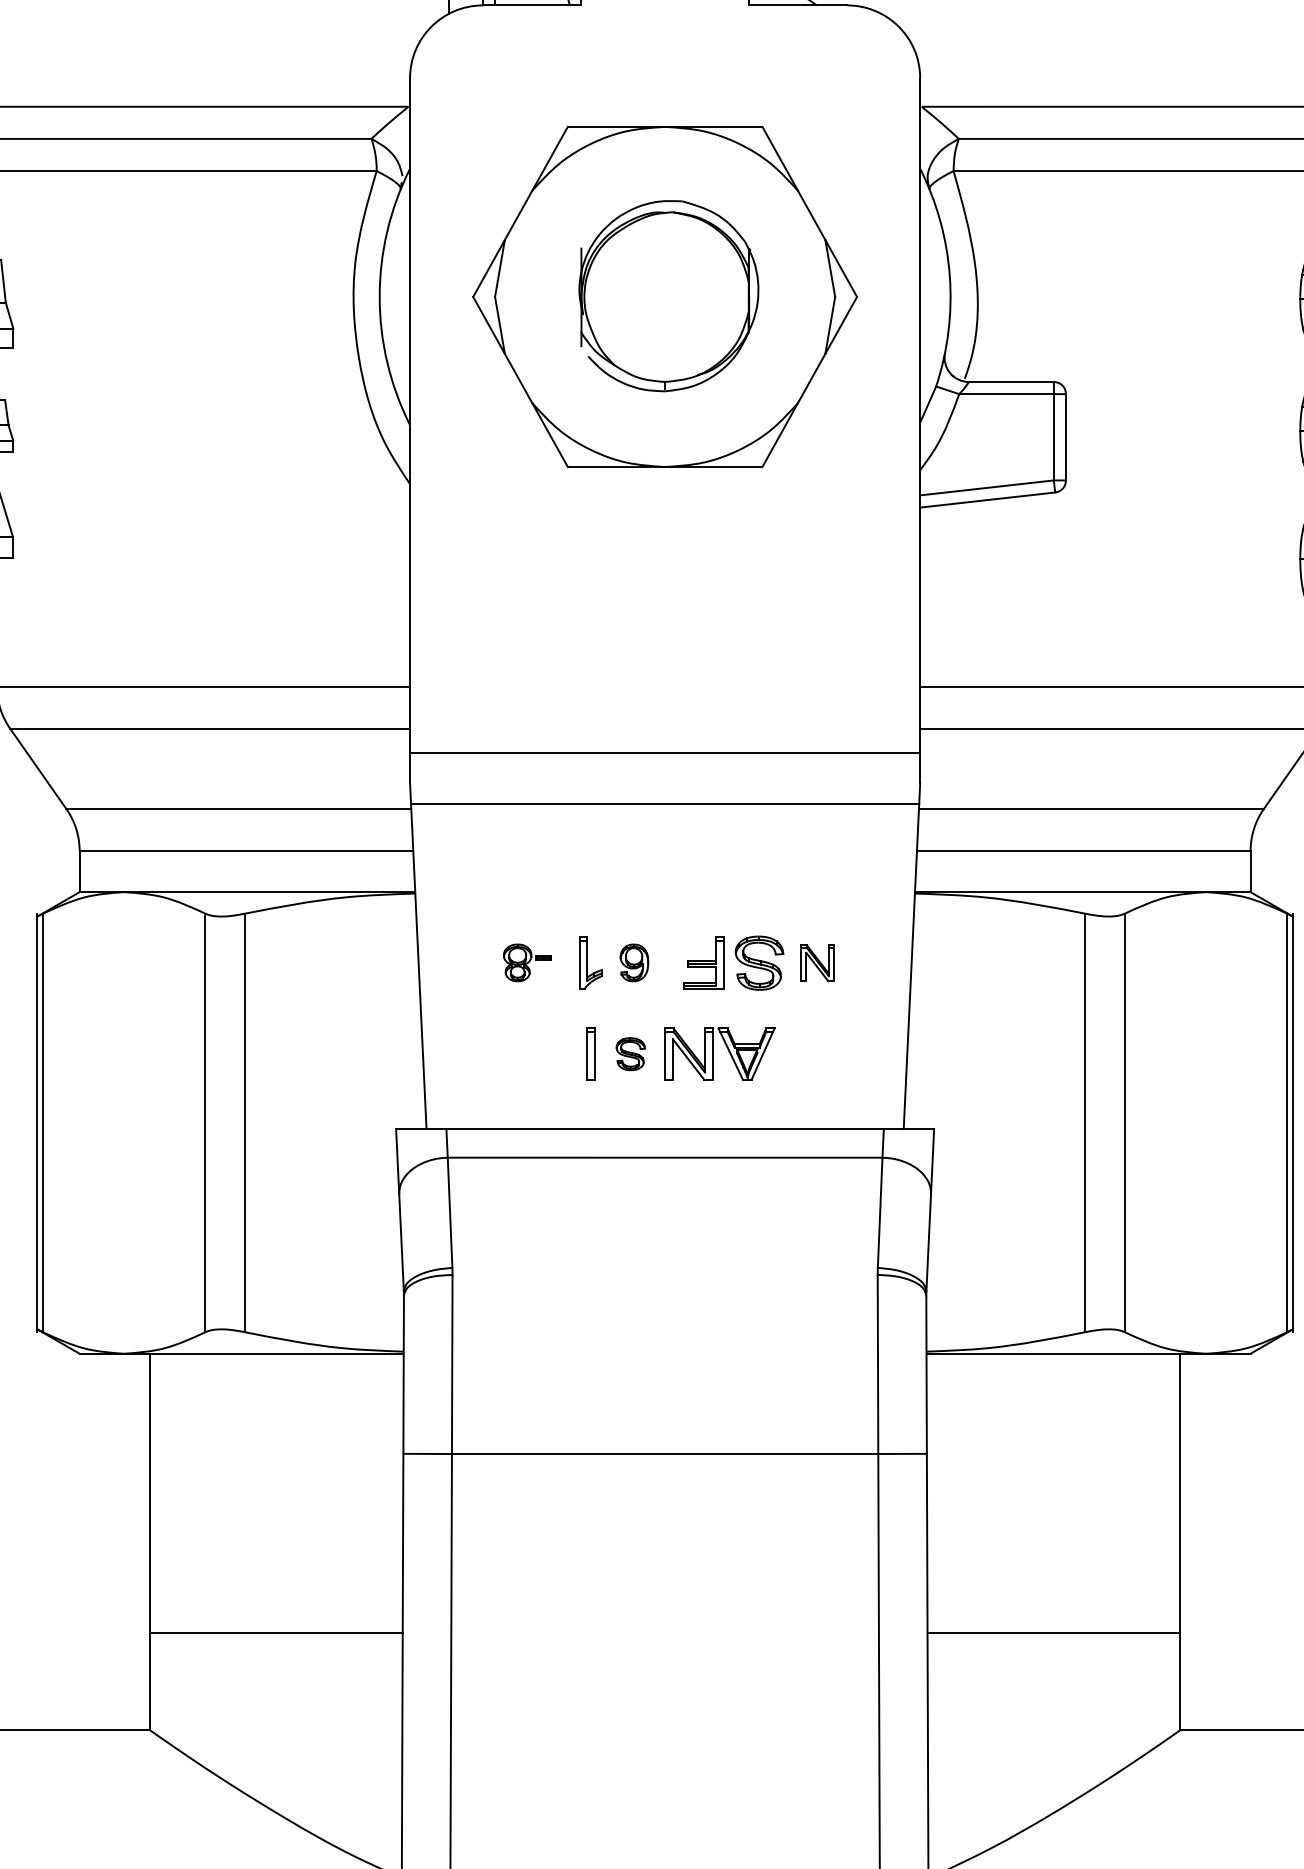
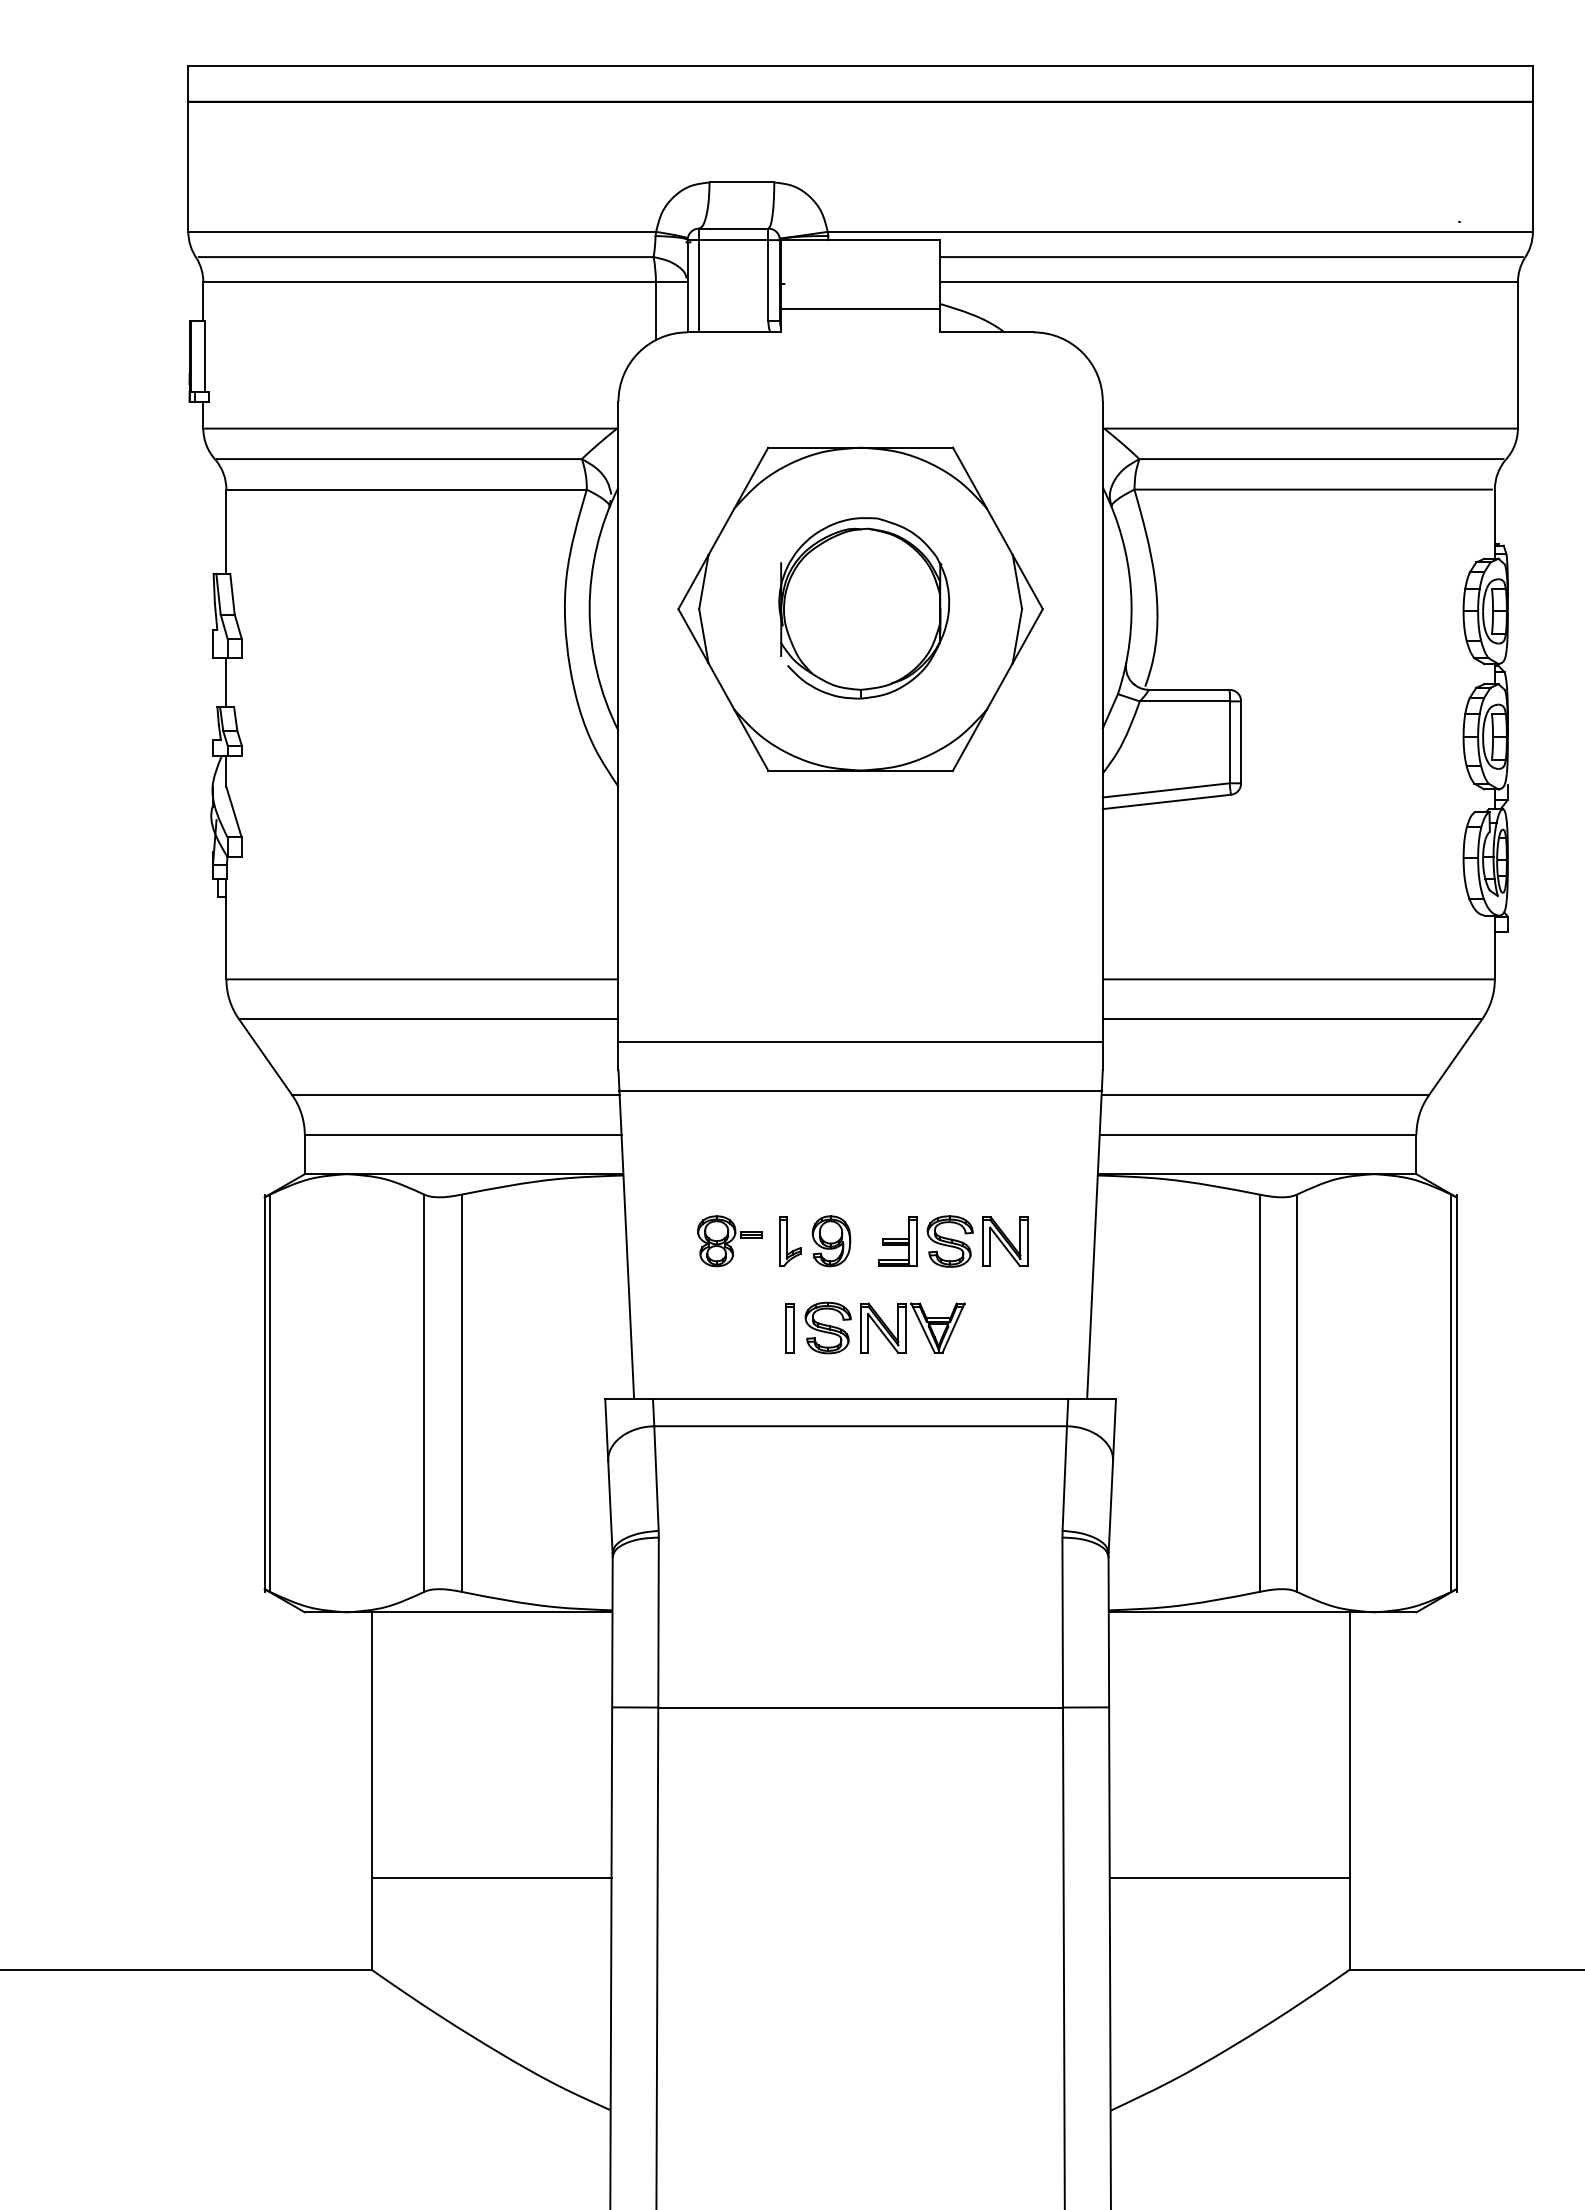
part: (526, 963) -> (729, 1241), size x1.43
part: (634, 963) -> (831, 1241), size x1.43
part: (817, 963) -> (1005, 1241), size x1.43
part: (630, 1053) -> (827, 1327), size x1.67

